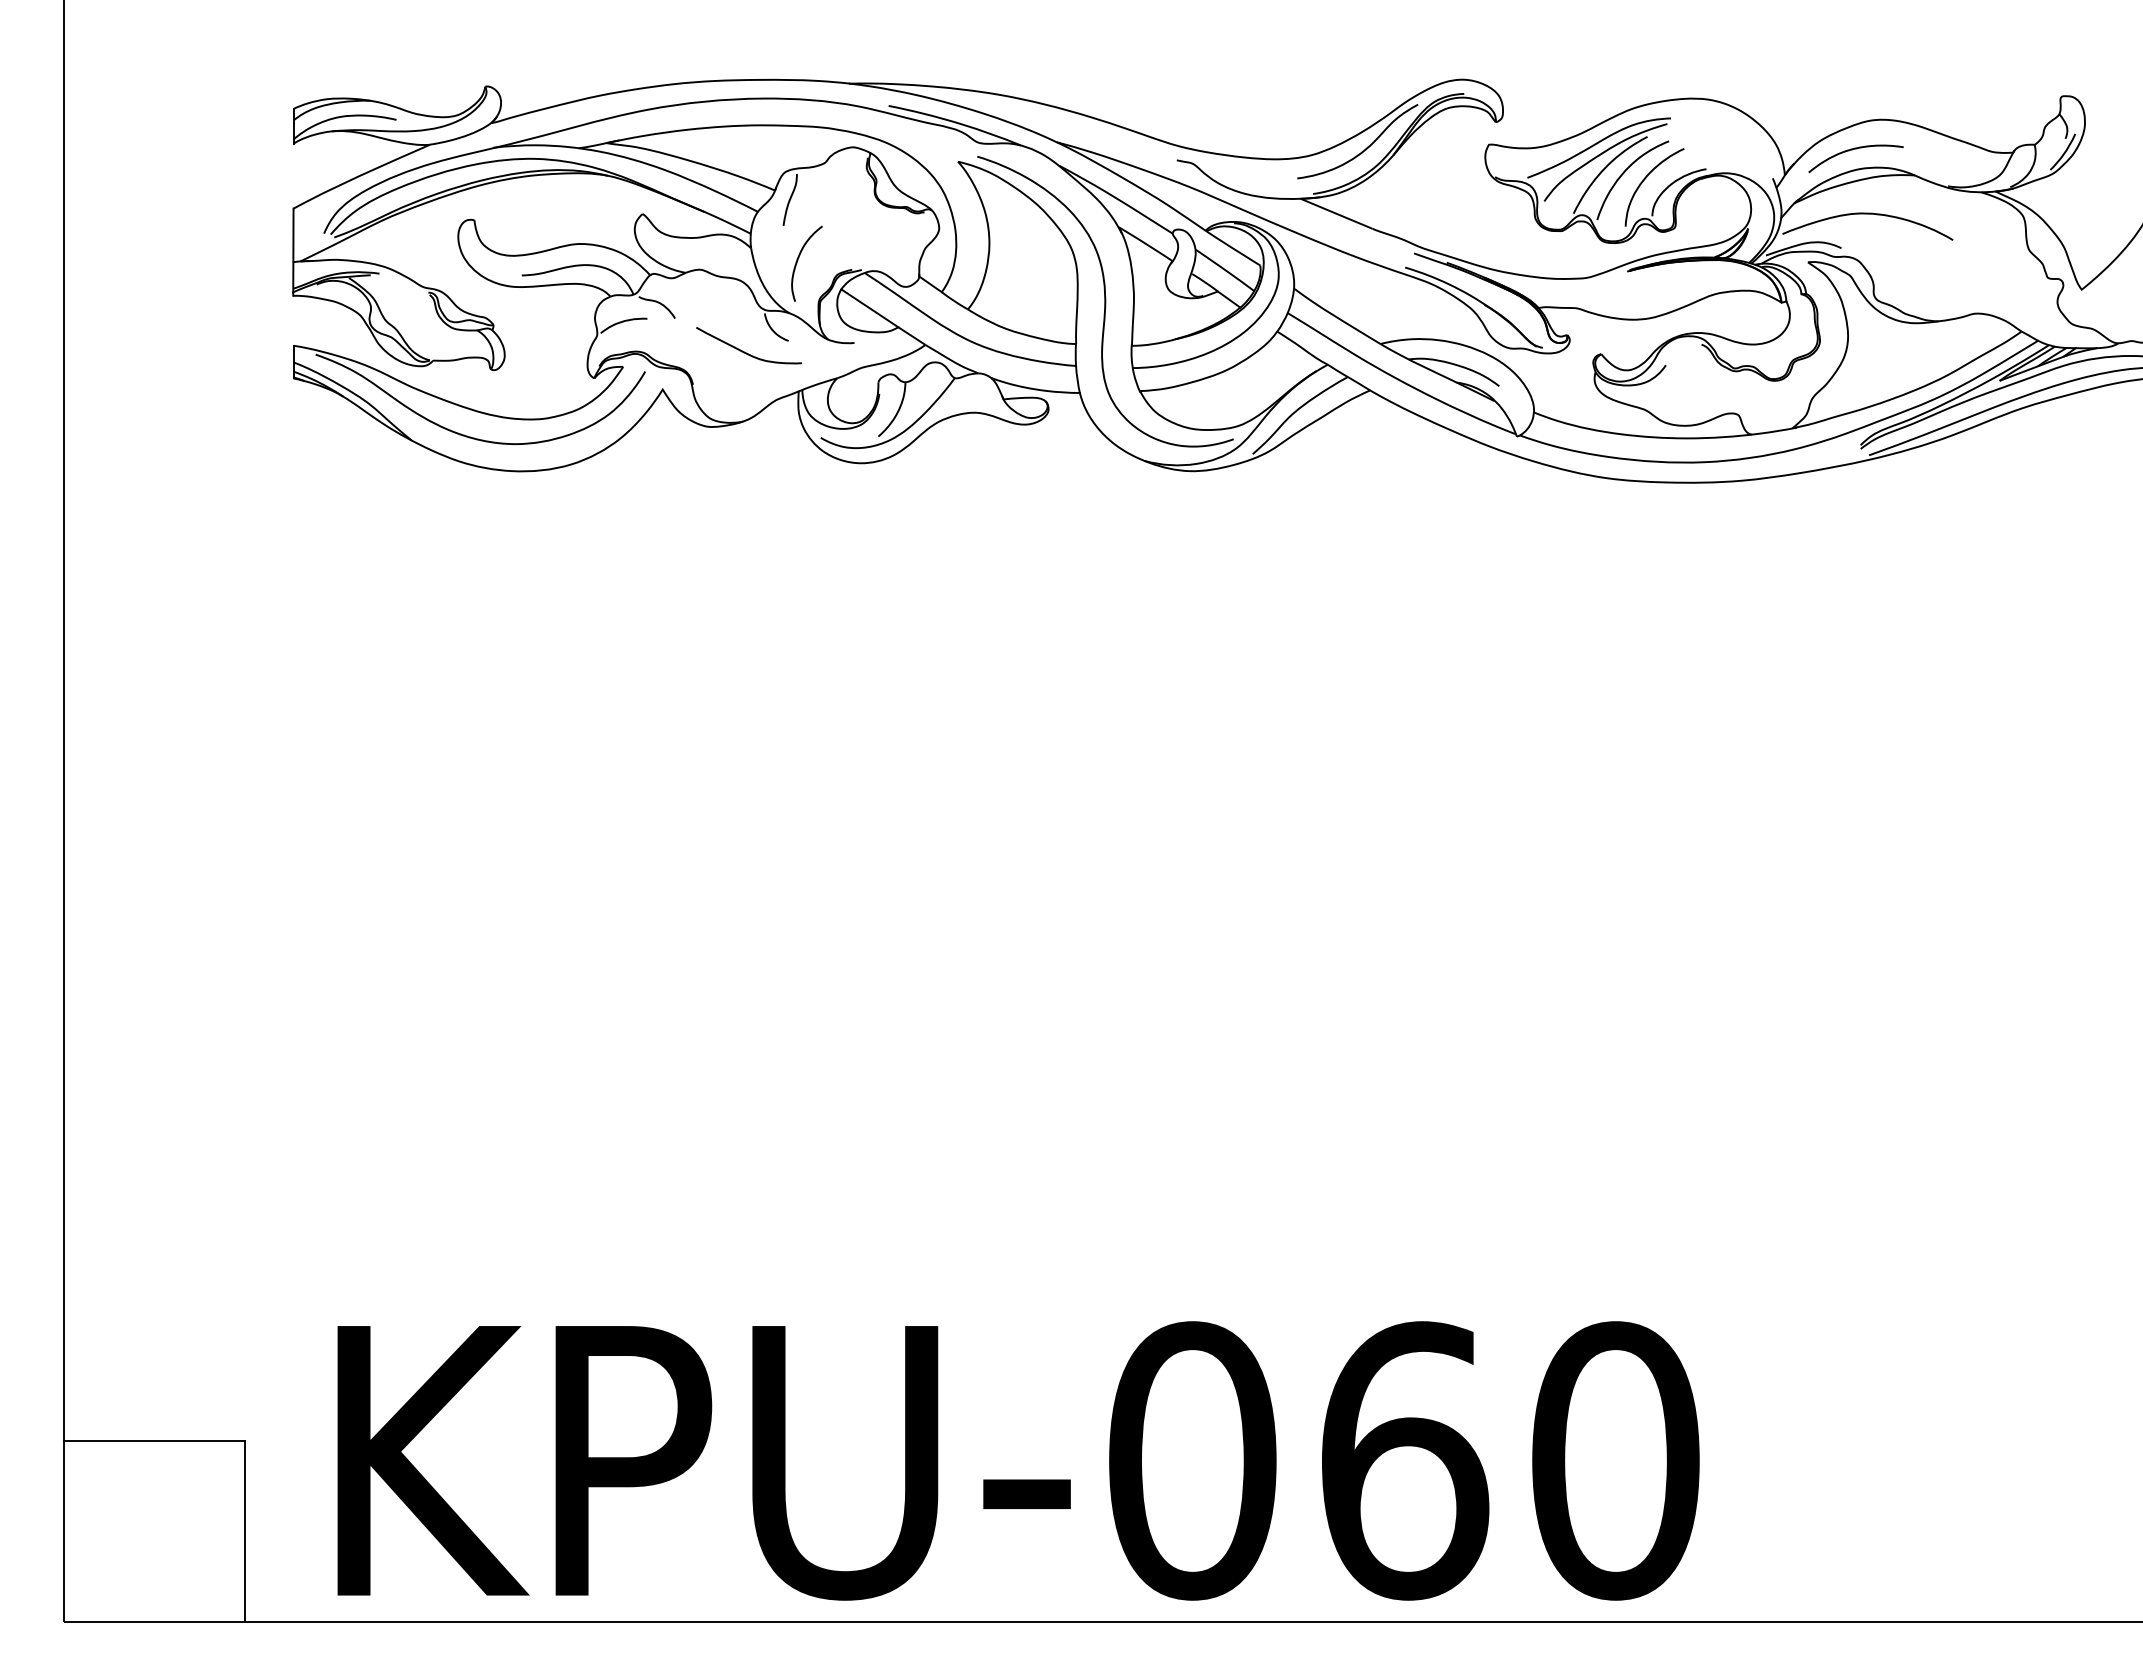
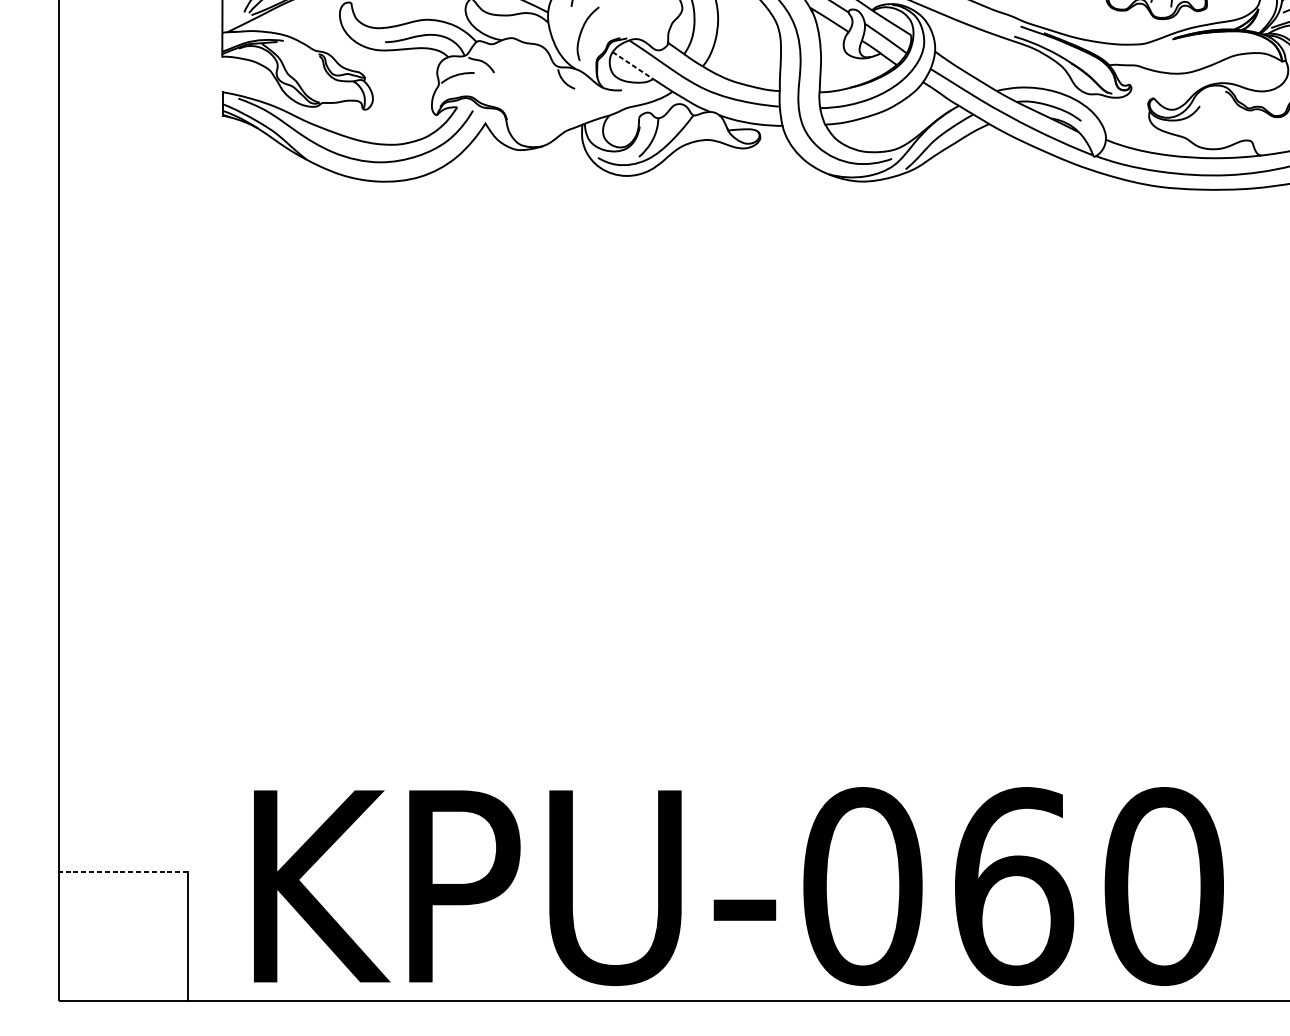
line: (870, 308) -> (633, 65), solid -> dashed
curve: (744, 351) -> (543, 96), removed
line: (154, 1440) -> (123, 871), solid -> dashed

